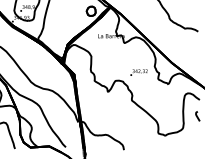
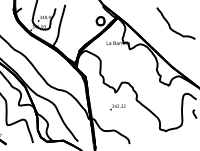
text: (138, 72) -> (117, 107), moved

